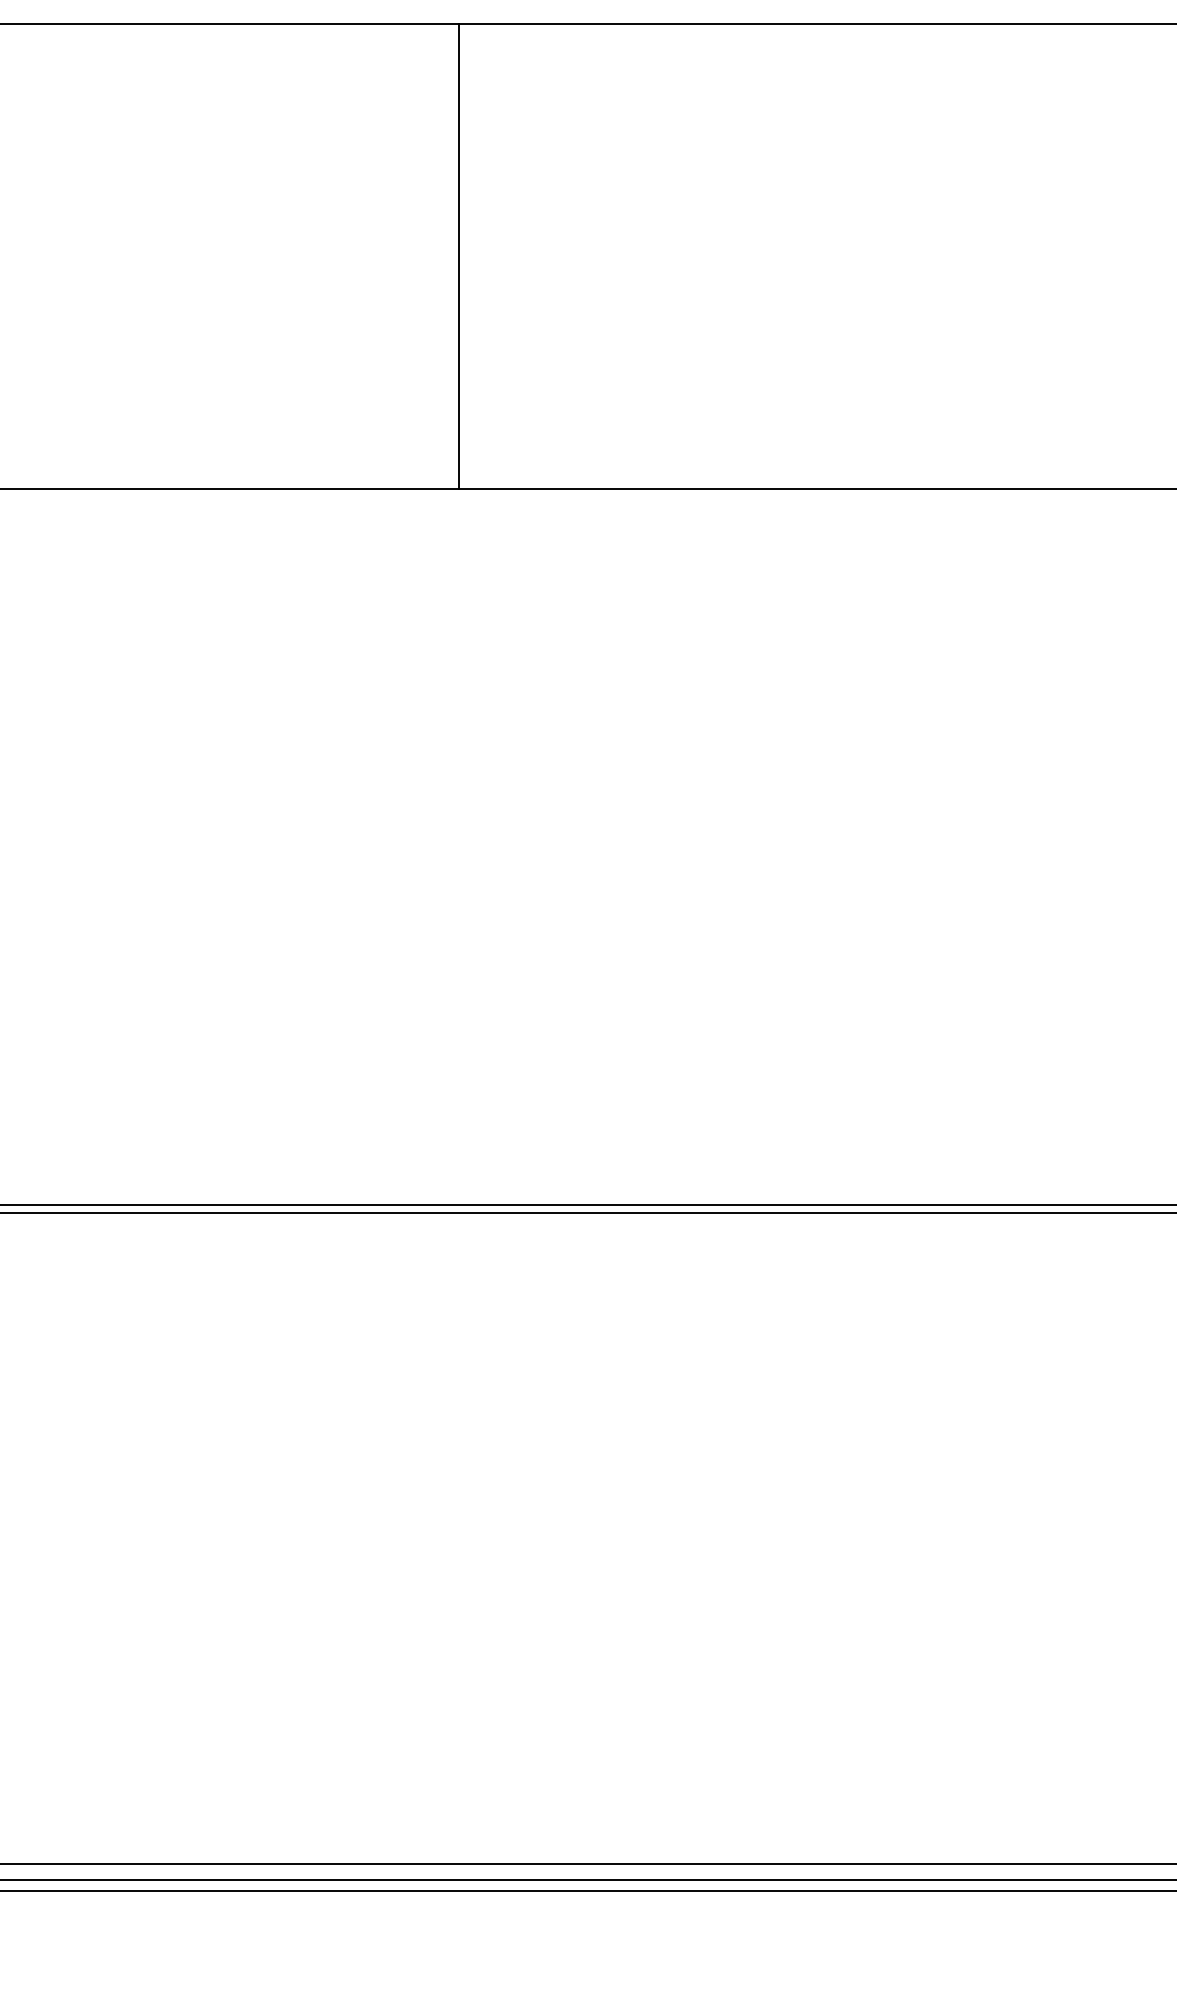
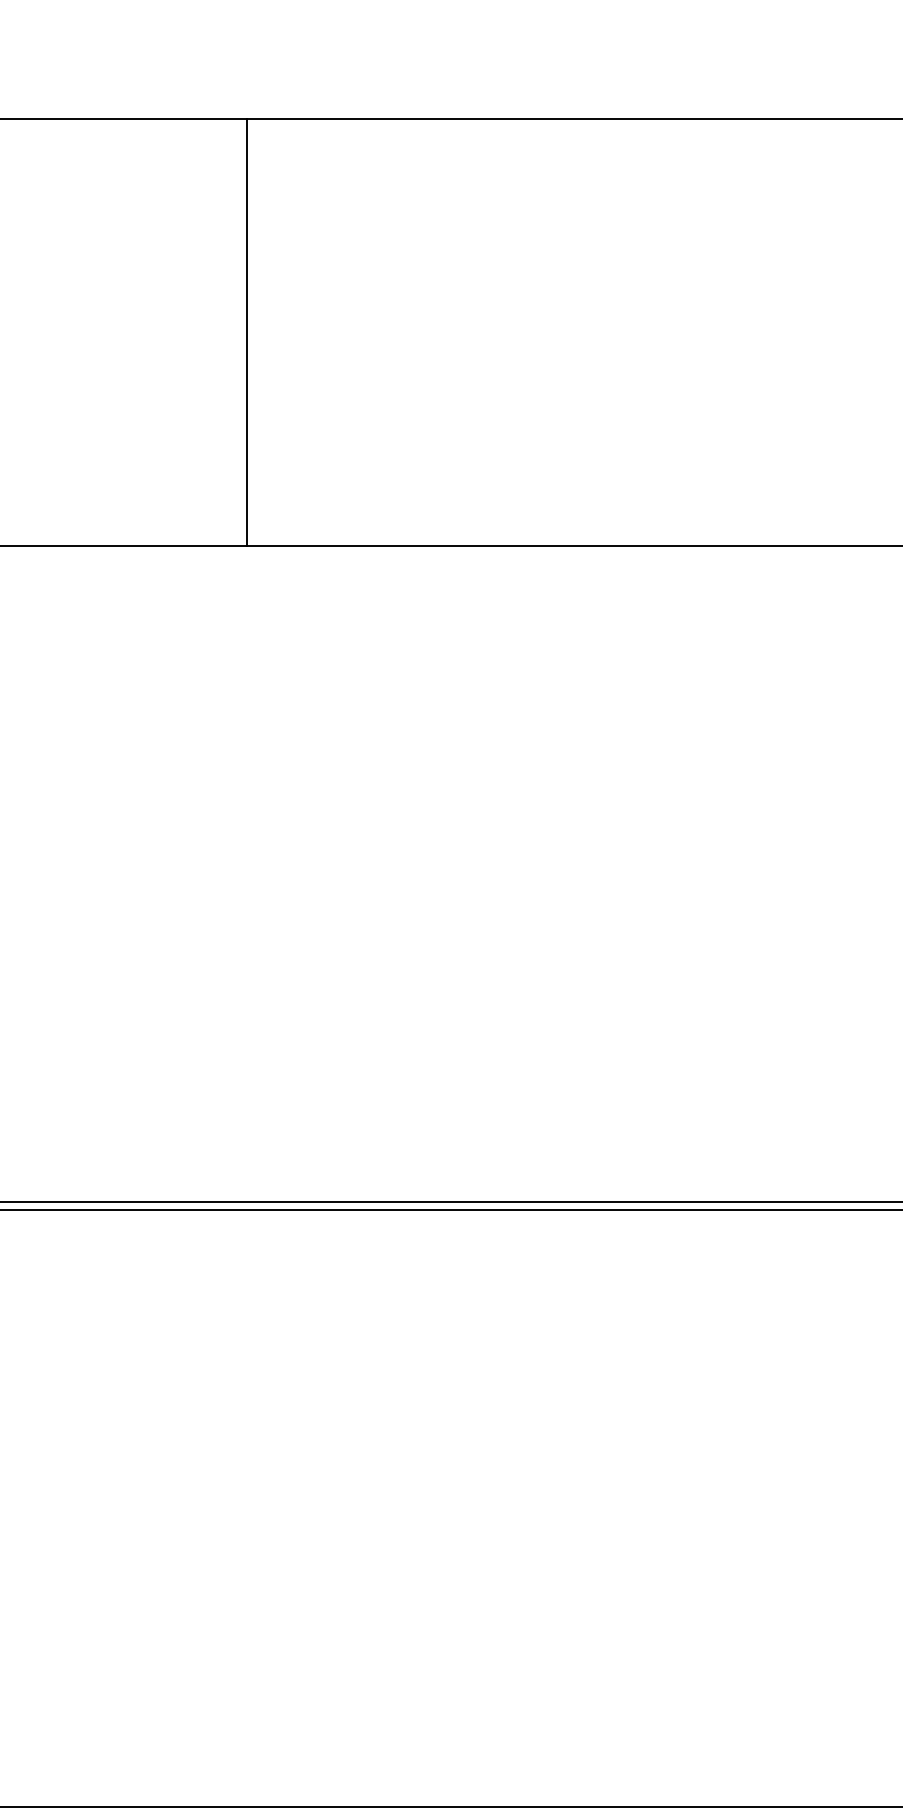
line: (459, 256) -> (247, 332), moved

